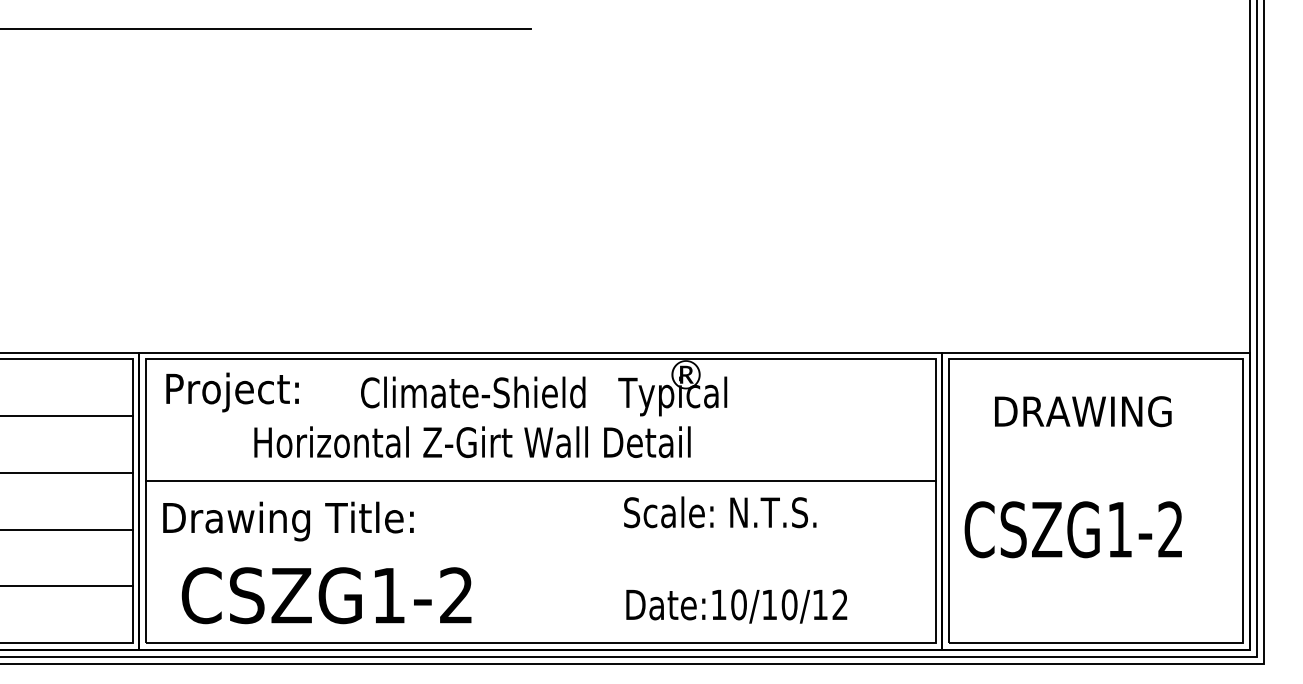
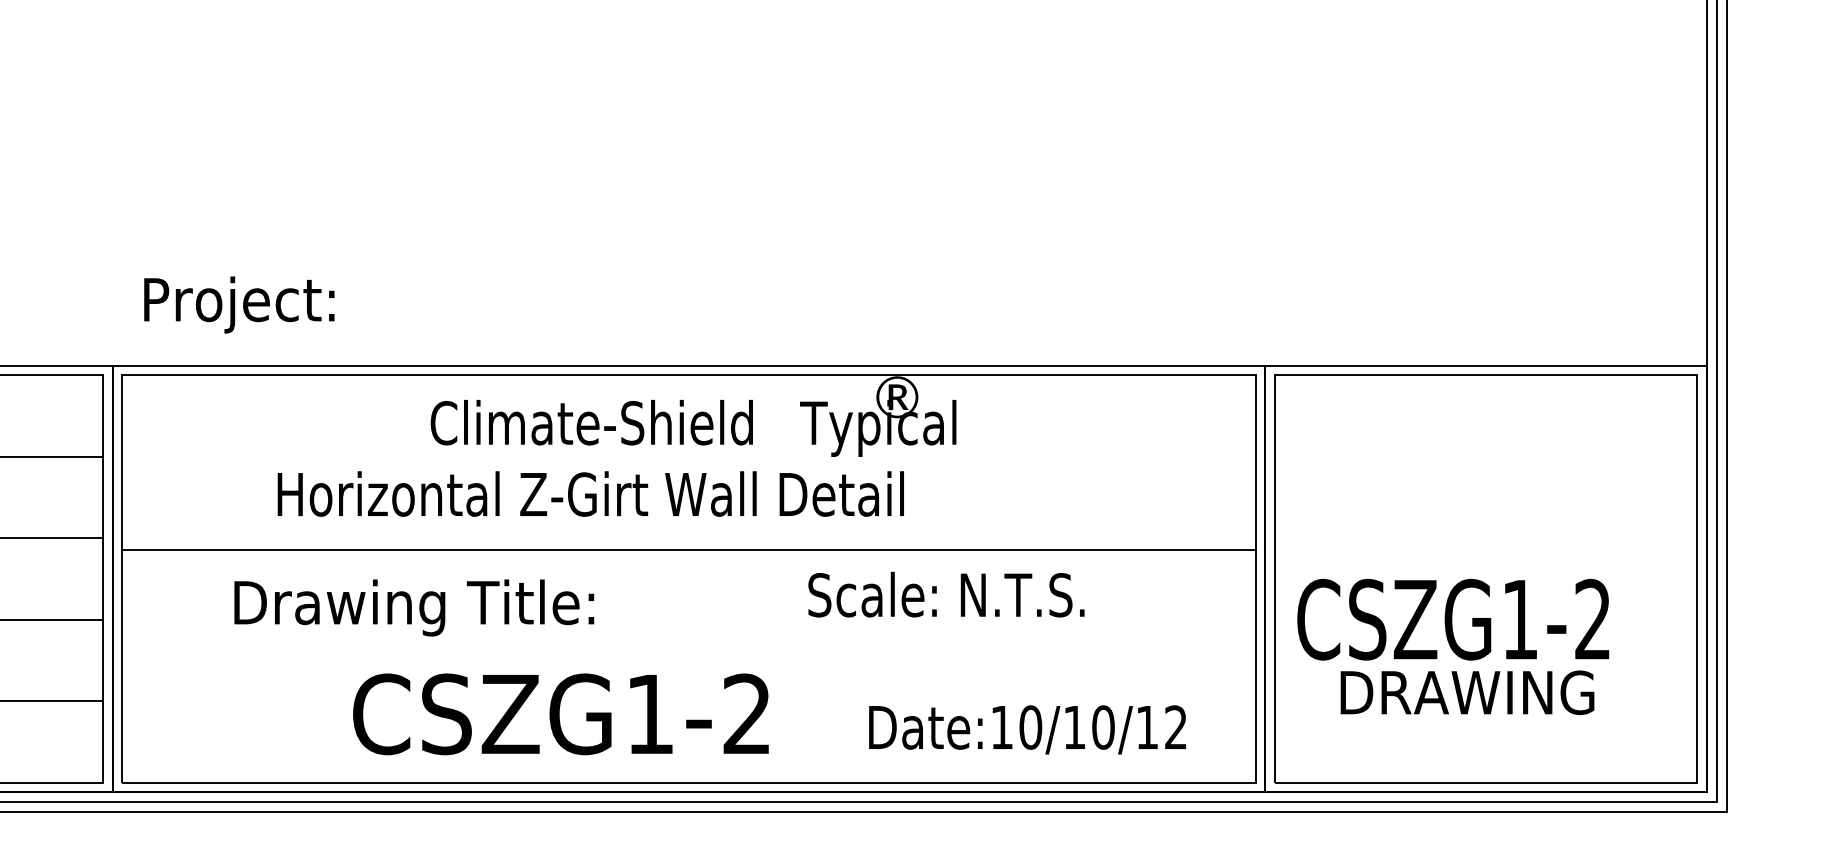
text: (232, 392) -> (239, 305), moved
text: (1083, 411) -> (1467, 692), moved
text: (288, 521) -> (414, 607), moved
text: (326, 595) -> (560, 714), moved
text: (736, 606) -> (1027, 729), moved

